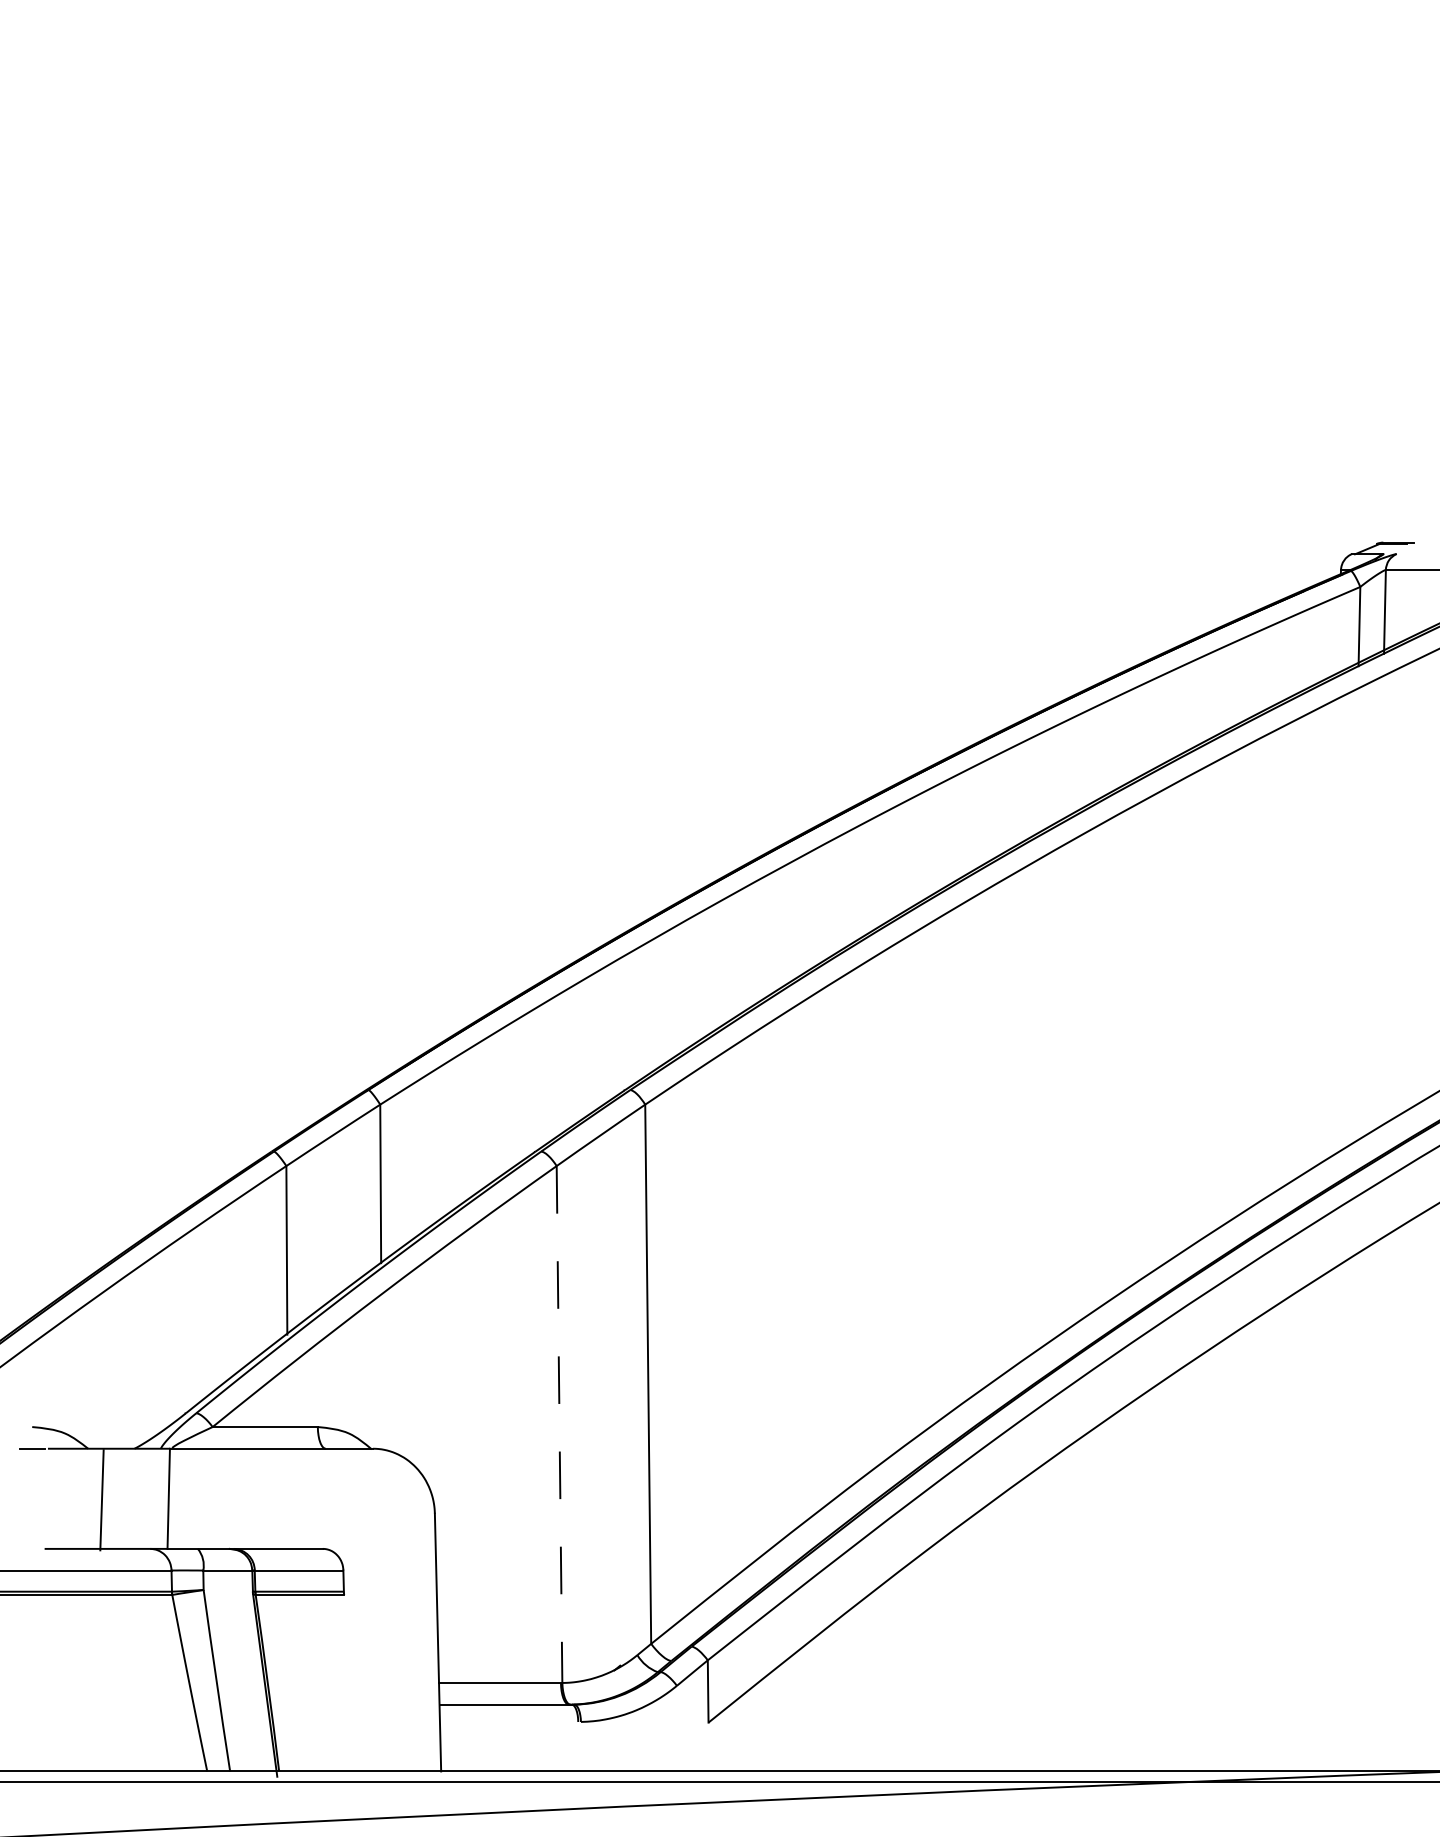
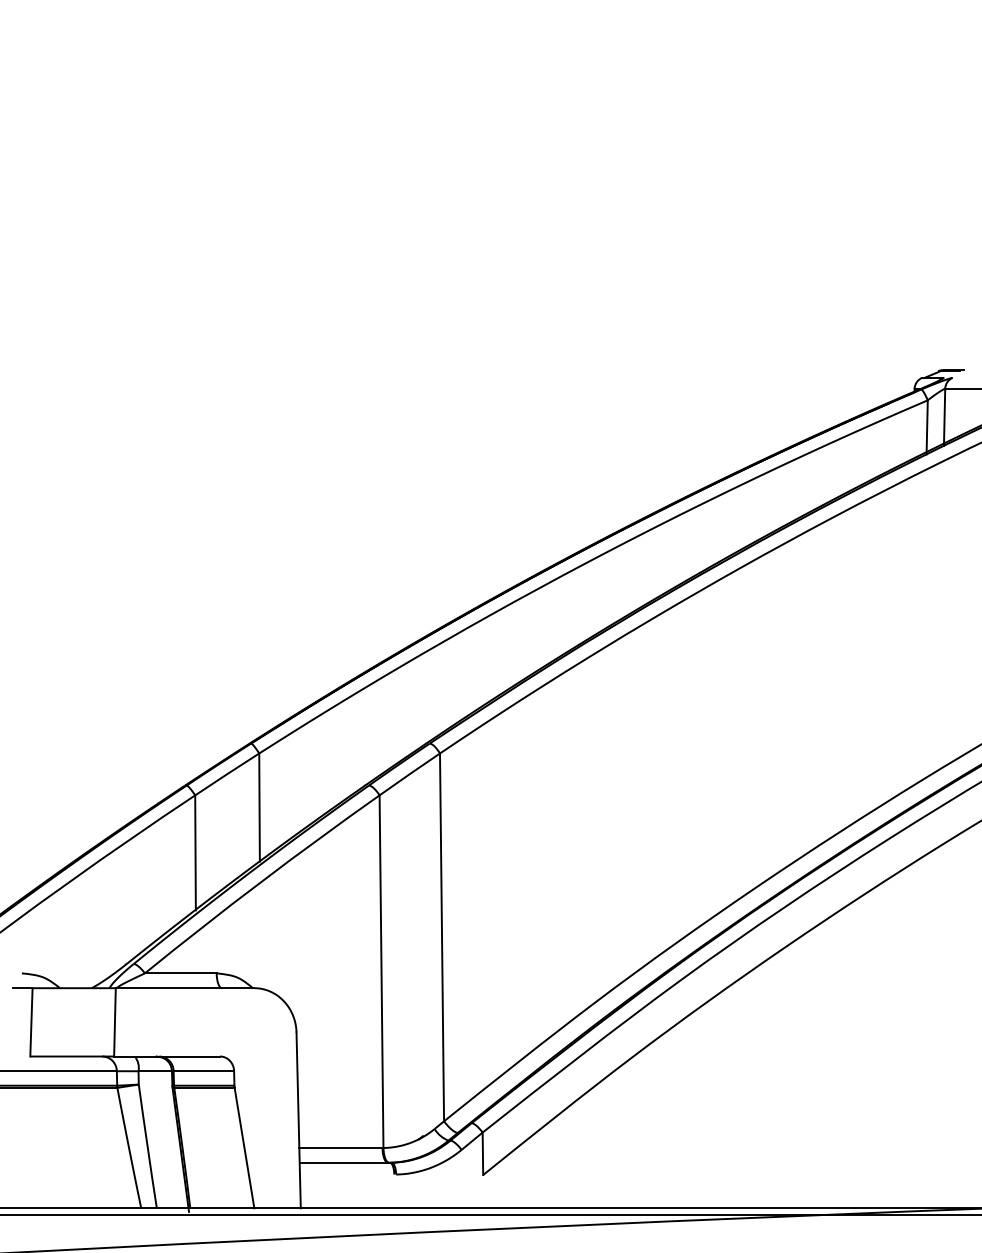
line: (559, 1425) -> (381, 972), dashed -> solid
line: (102, 1500) -> (31, 1022), moved
line: (358, 1682) -> (244, 1147), added

